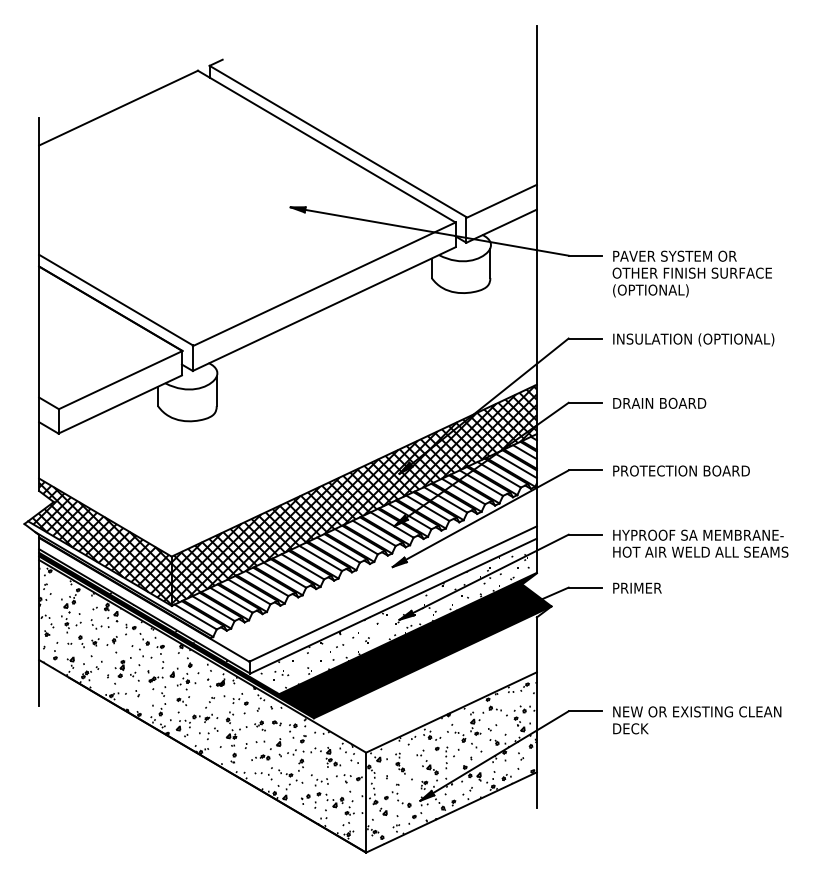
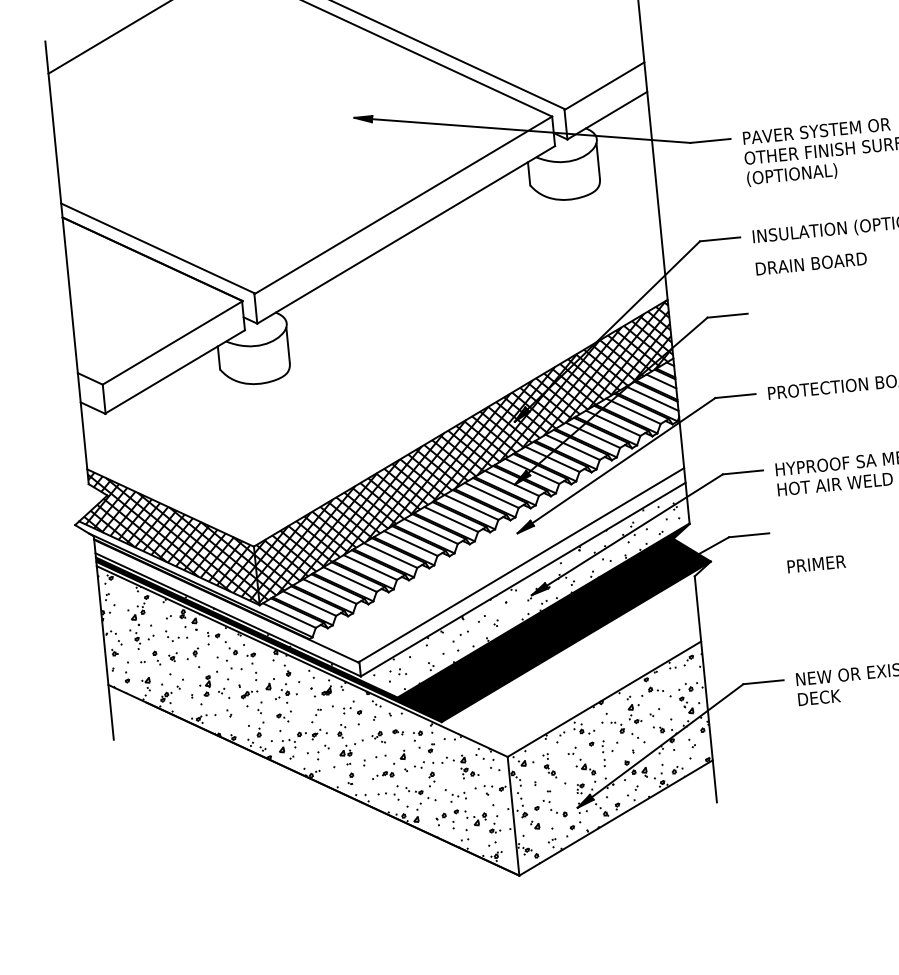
text: (659, 402) -> (811, 262), moved
text: (637, 587) -> (816, 563), moved

